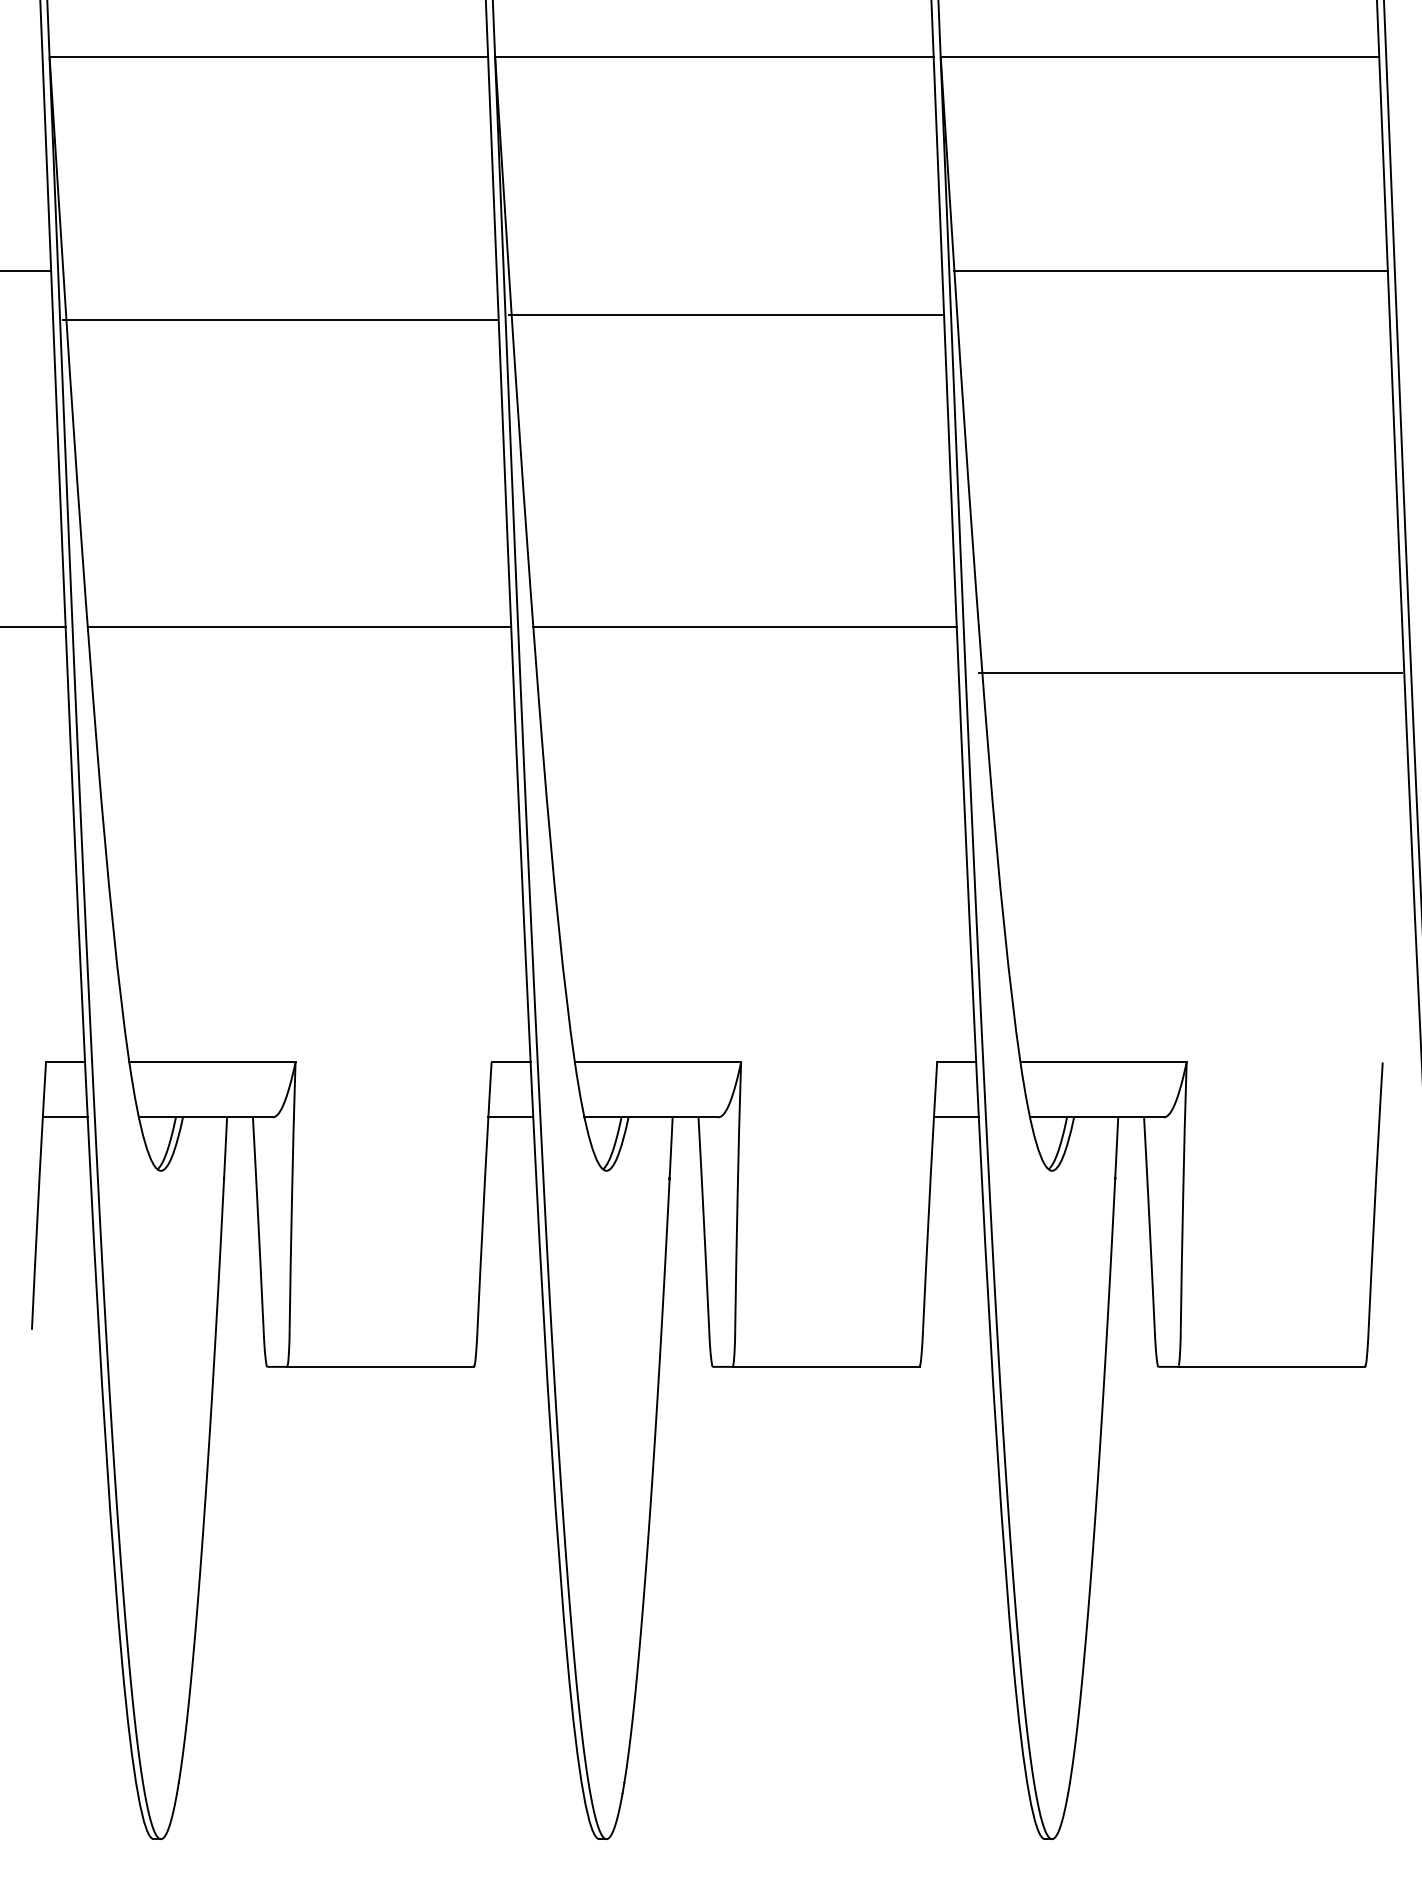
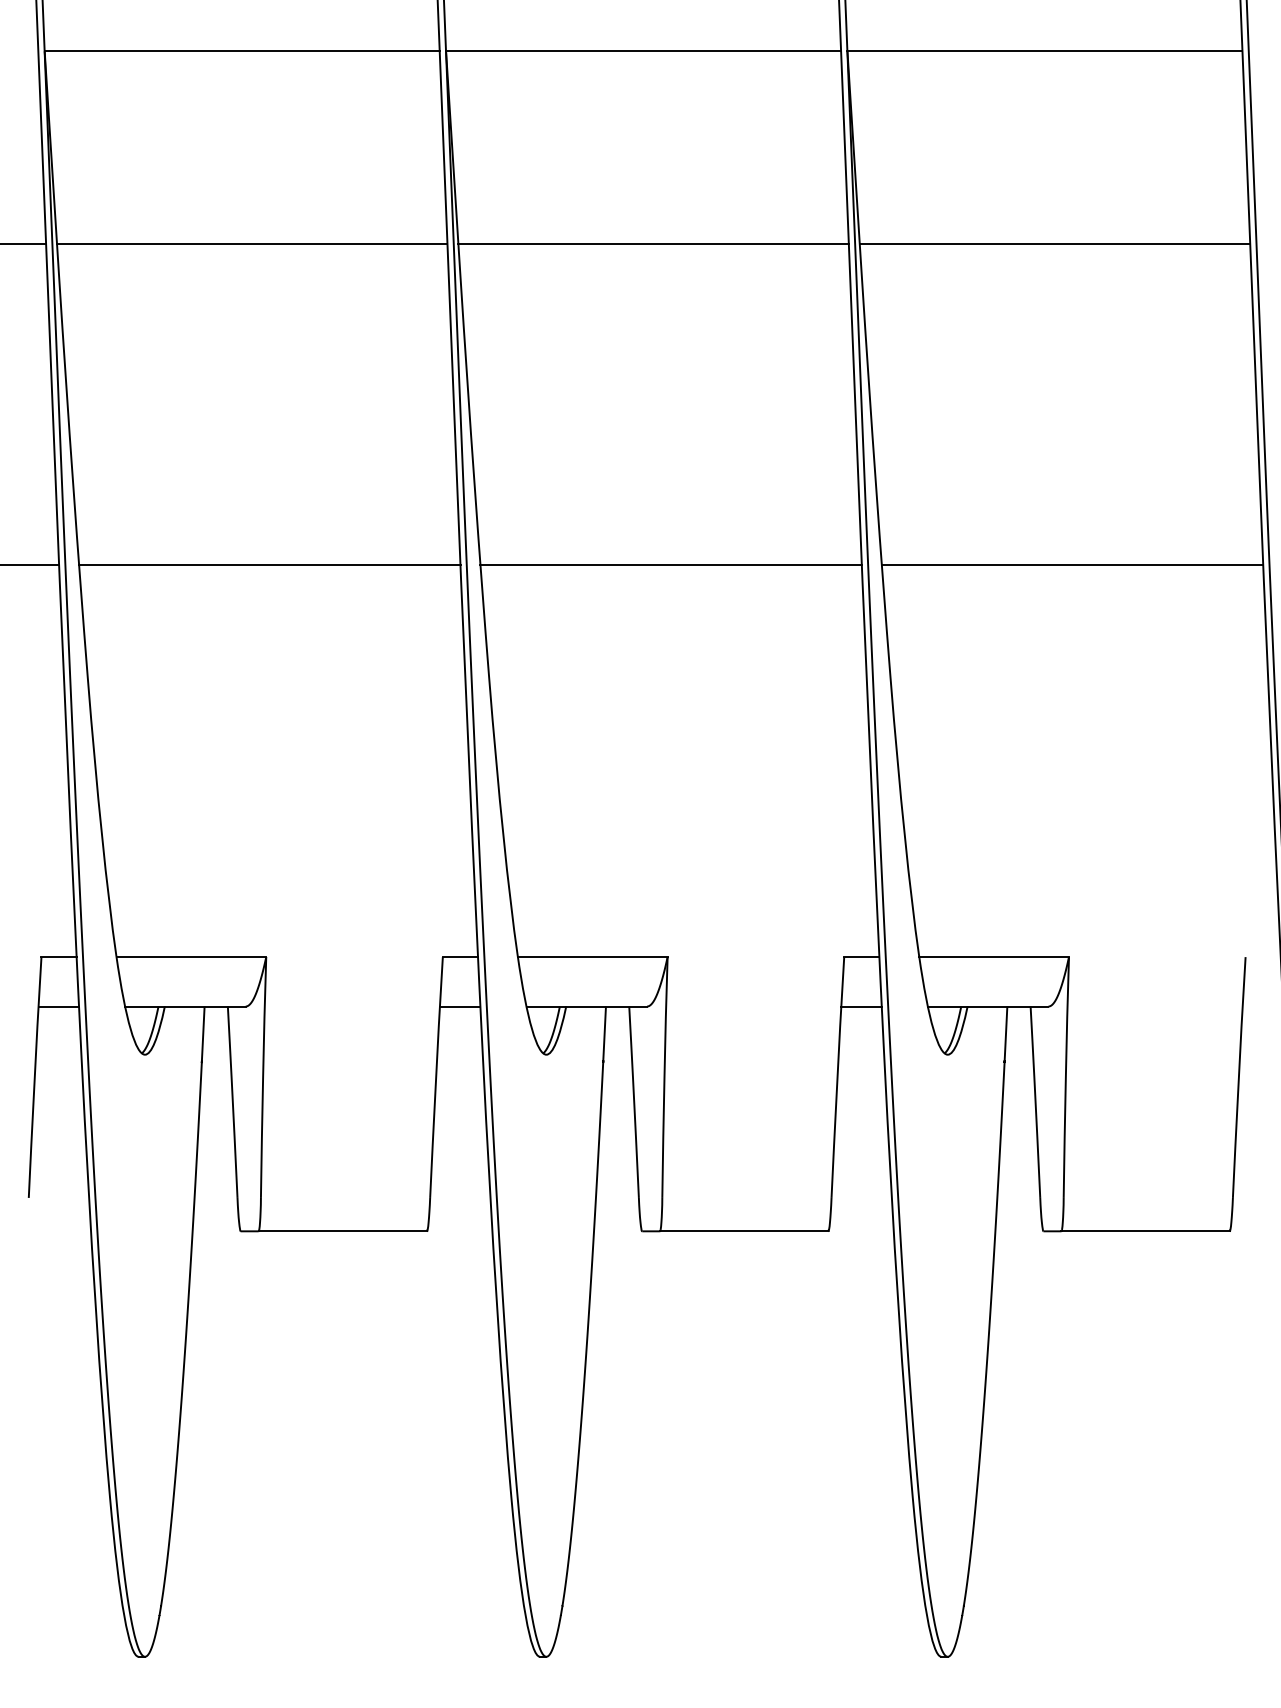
line: (725, 314) -> (653, 243), moved
line: (280, 319) -> (252, 243), moved
line: (1190, 673) -> (1072, 565), moved

